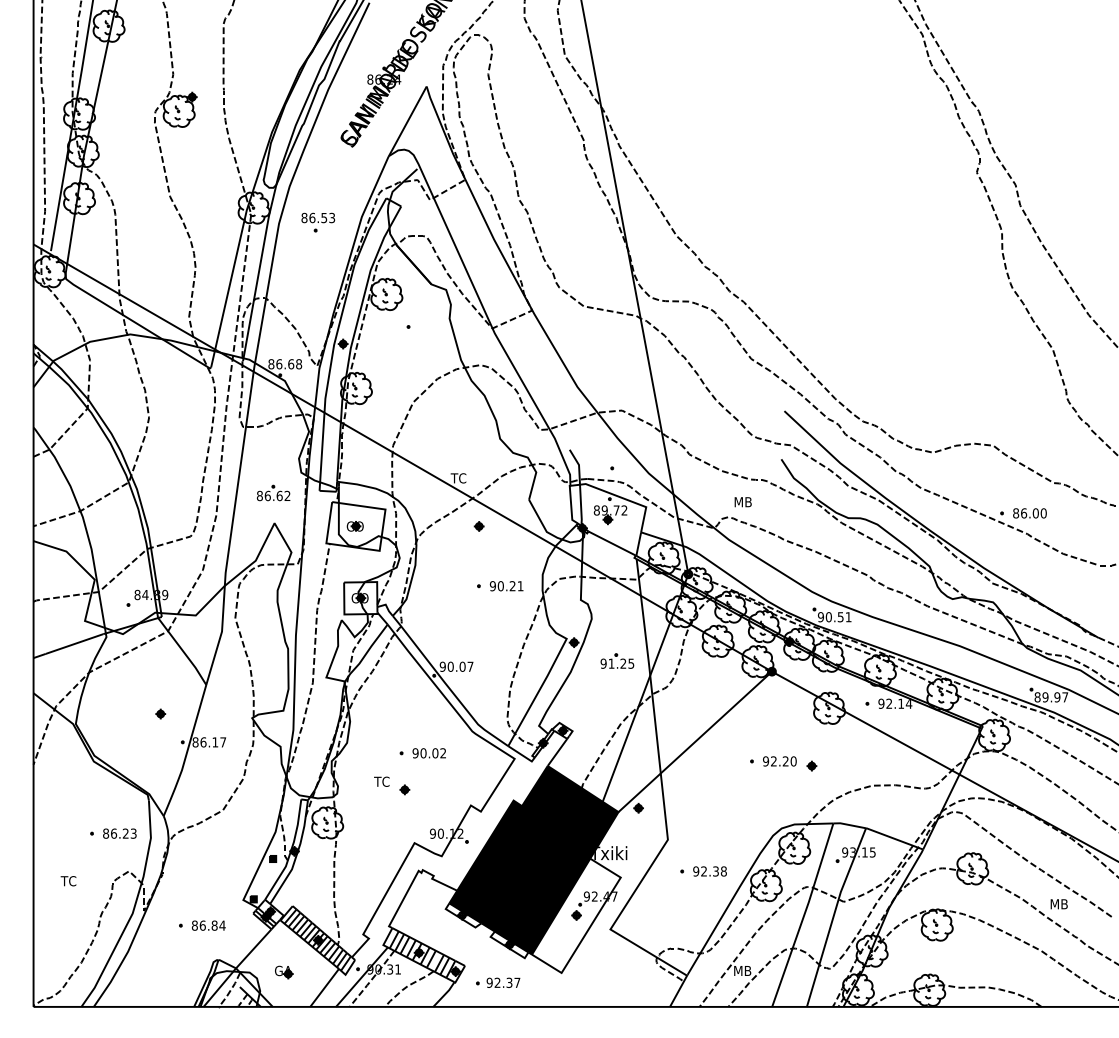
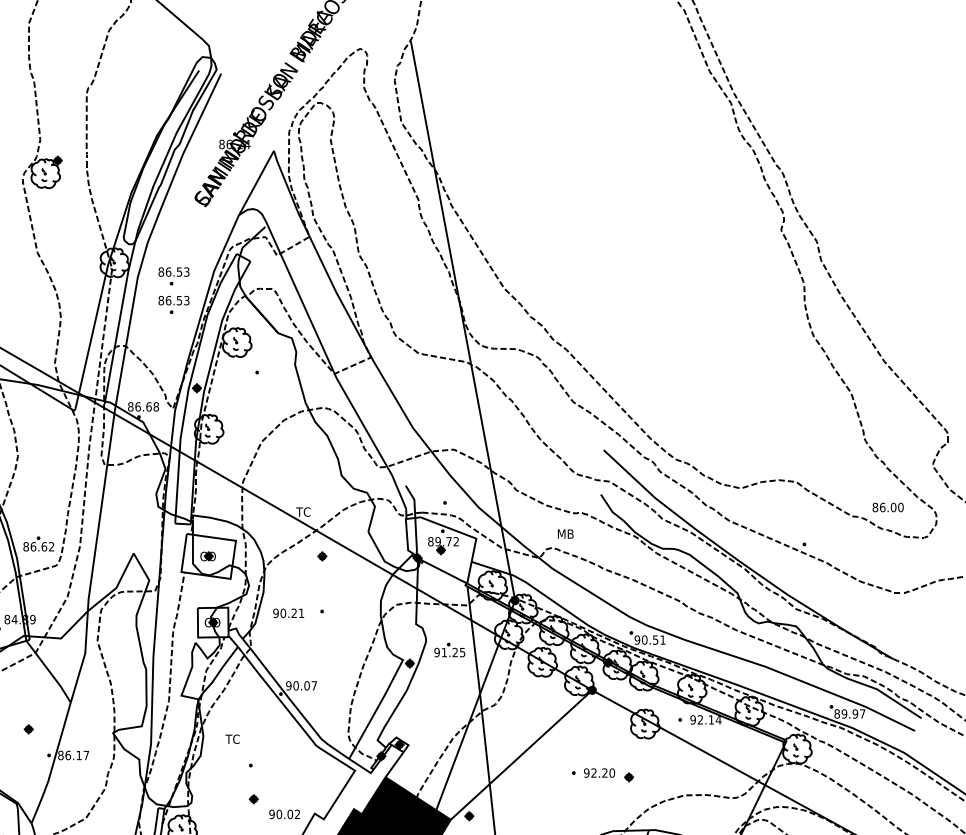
part: (318, 253) -> (174, 304), added
part: (273, 492) -> (38, 543), moved
text: (1029, 513) -> (887, 507), moved
text: (506, 586) -> (288, 613), moved
part: (617, 660) -> (449, 649), moved
text: (428, 753) -> (283, 814), moved
text: (381, 781) -> (232, 739), moved

